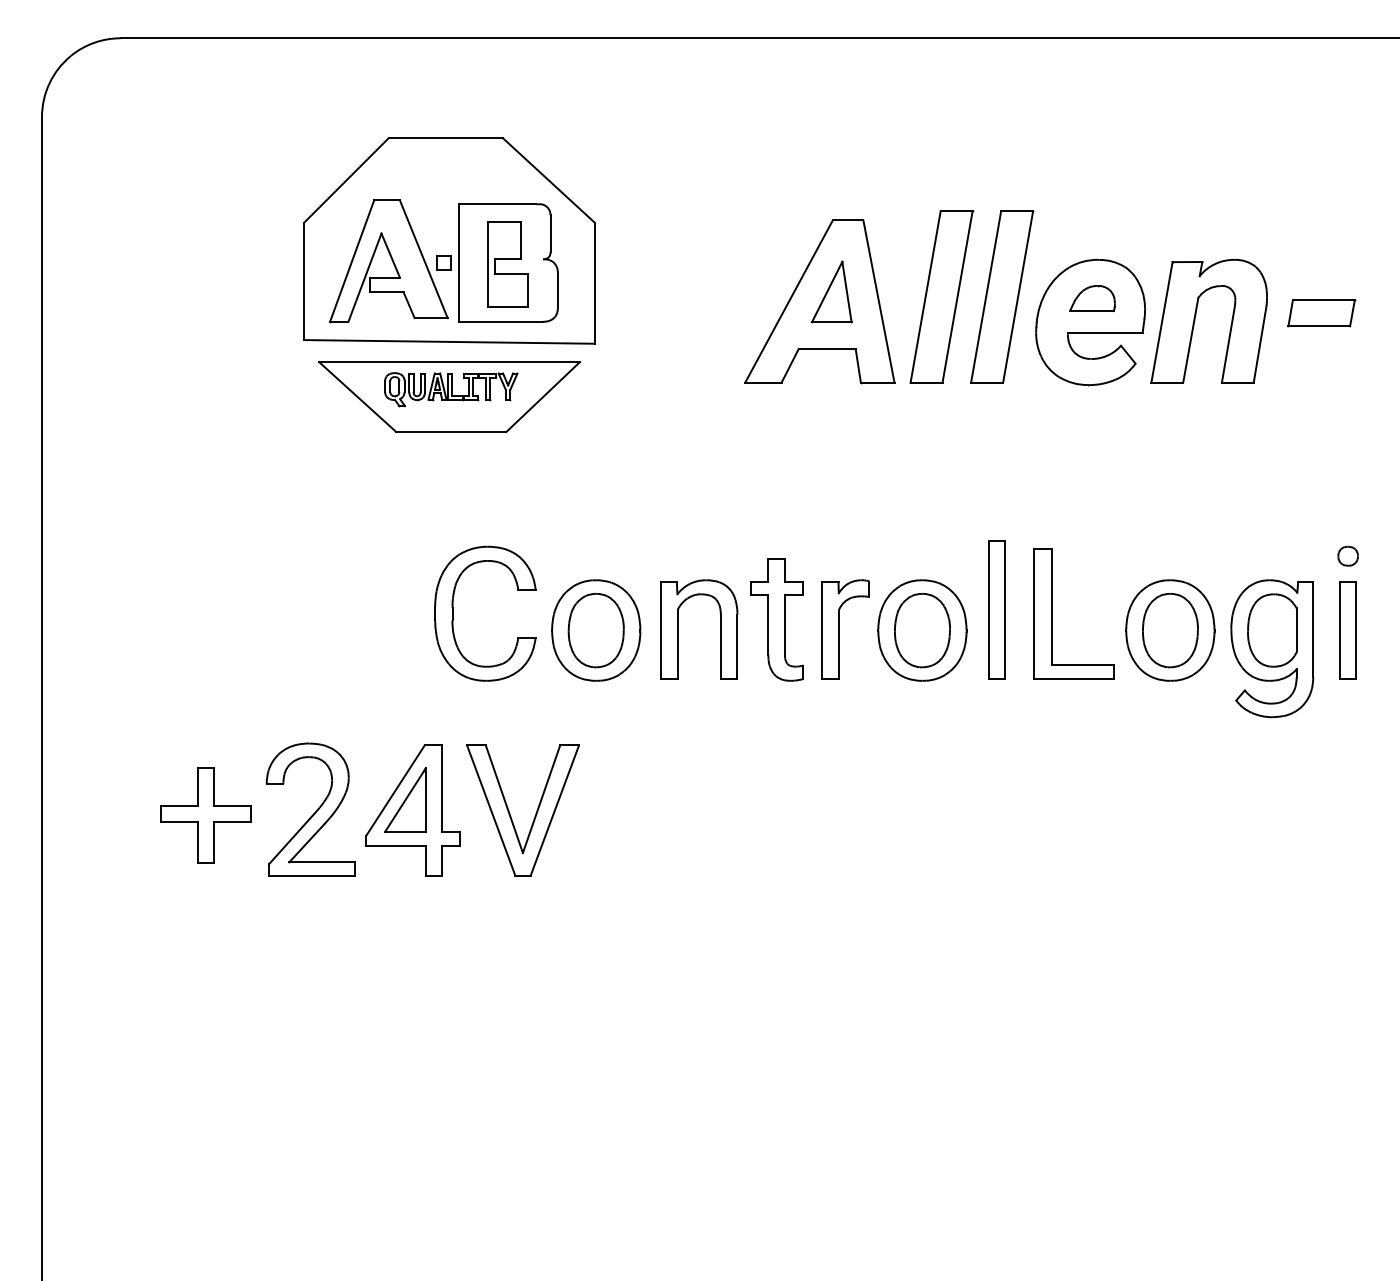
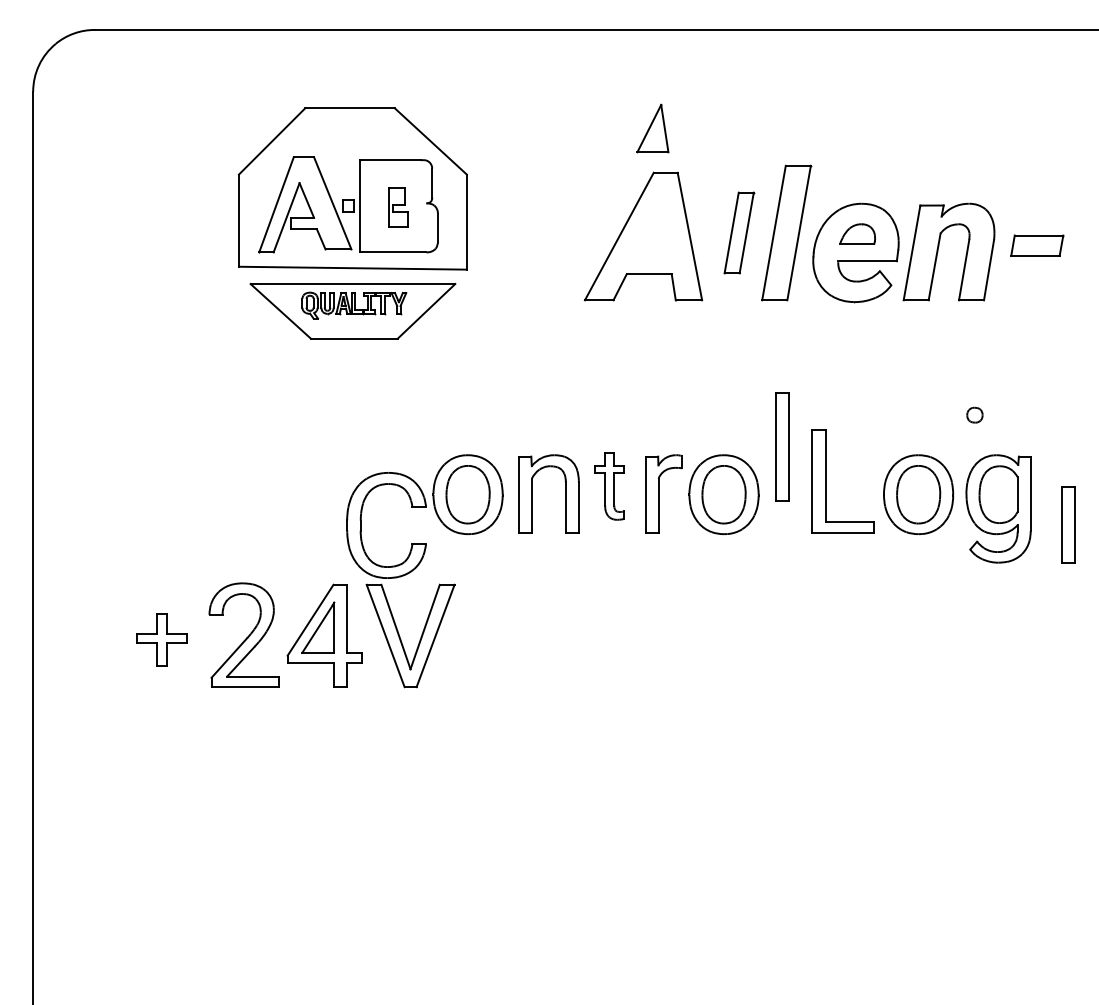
part: (507, 264) -> (398, 207), size x0.6
part: (831, 291) -> (652, 128), moved
part: (941, 296) -> (739, 232), size x0.6
part: (1347, 555) -> (974, 414), moved
part: (996, 609) -> (782, 446), moved
part: (453, 613) -> (361, 525), moved
part: (776, 619) -> (609, 486), size x0.7
part: (1347, 630) -> (1067, 525), moved
part: (205, 815) -> (161, 639), size x0.7

